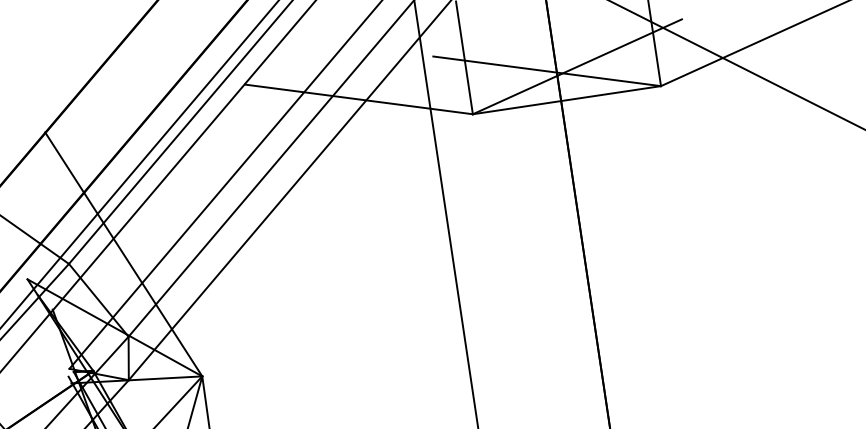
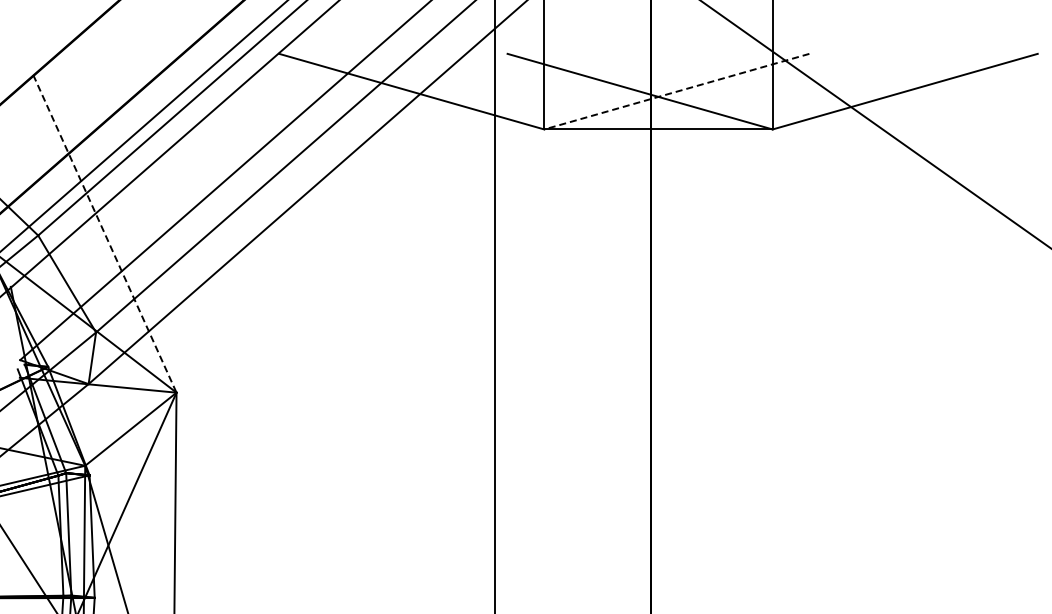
line: (577, 66) -> (676, 91), solid -> dashed
line: (124, 254) -> (105, 234), solid -> dashed

